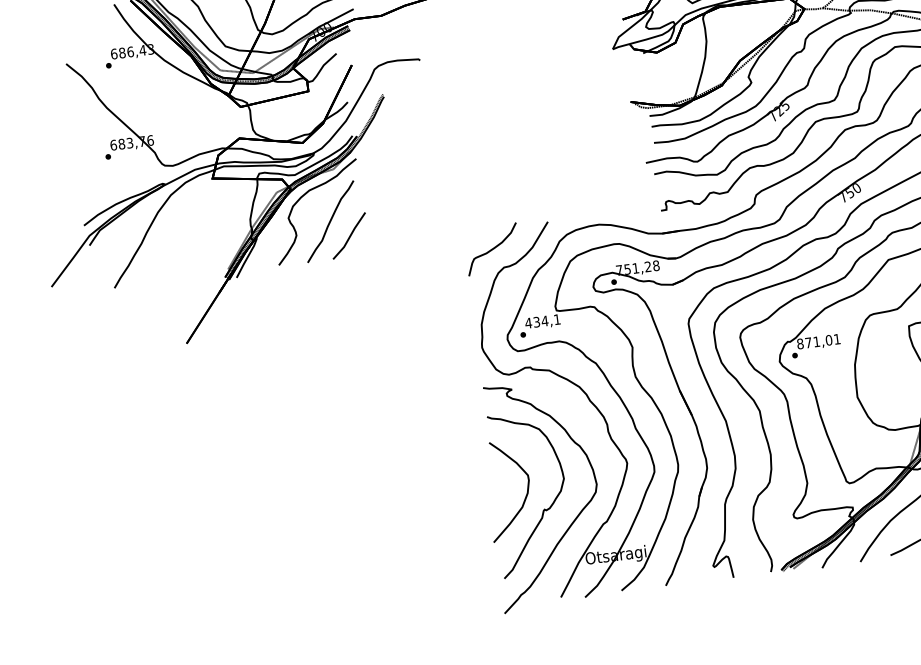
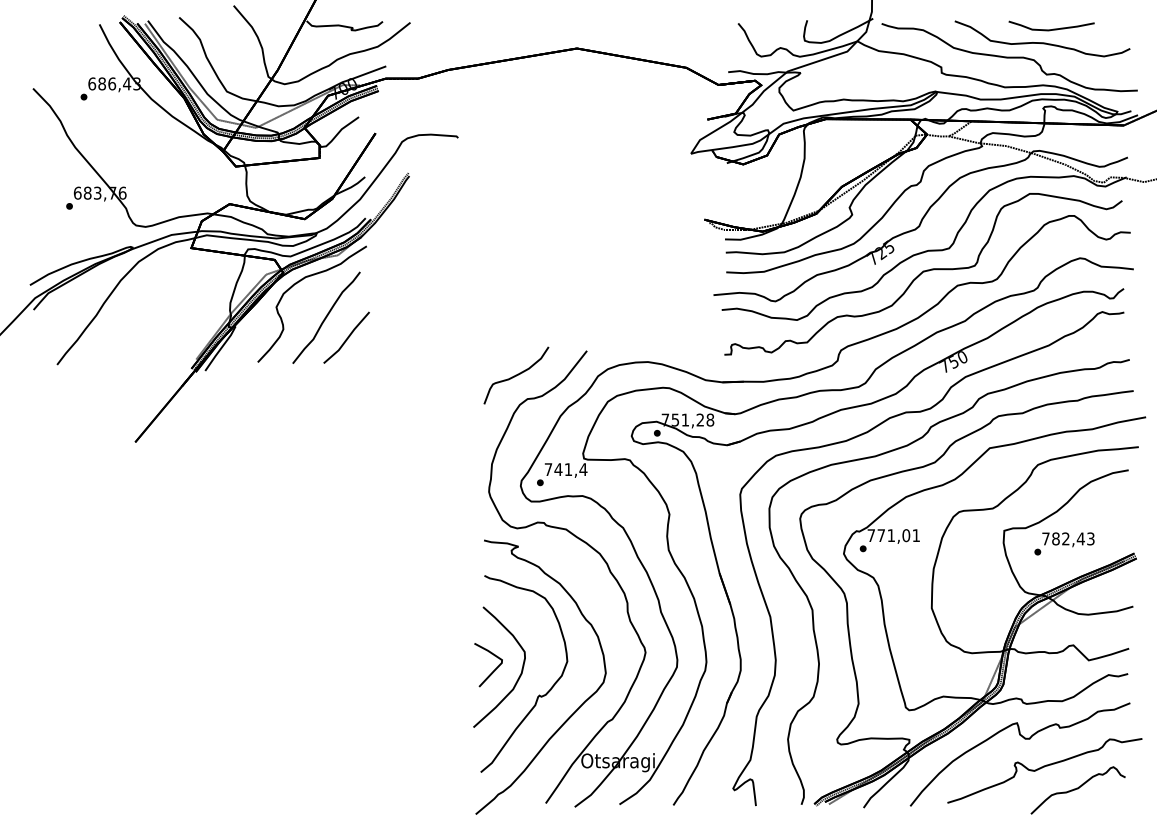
text: (542, 321) -> (565, 469), 434,1 -> 741,4
text: (800, 343) -> (871, 535), 871,01 -> 771,01
part: (504, 493) -> (493, 670), added

